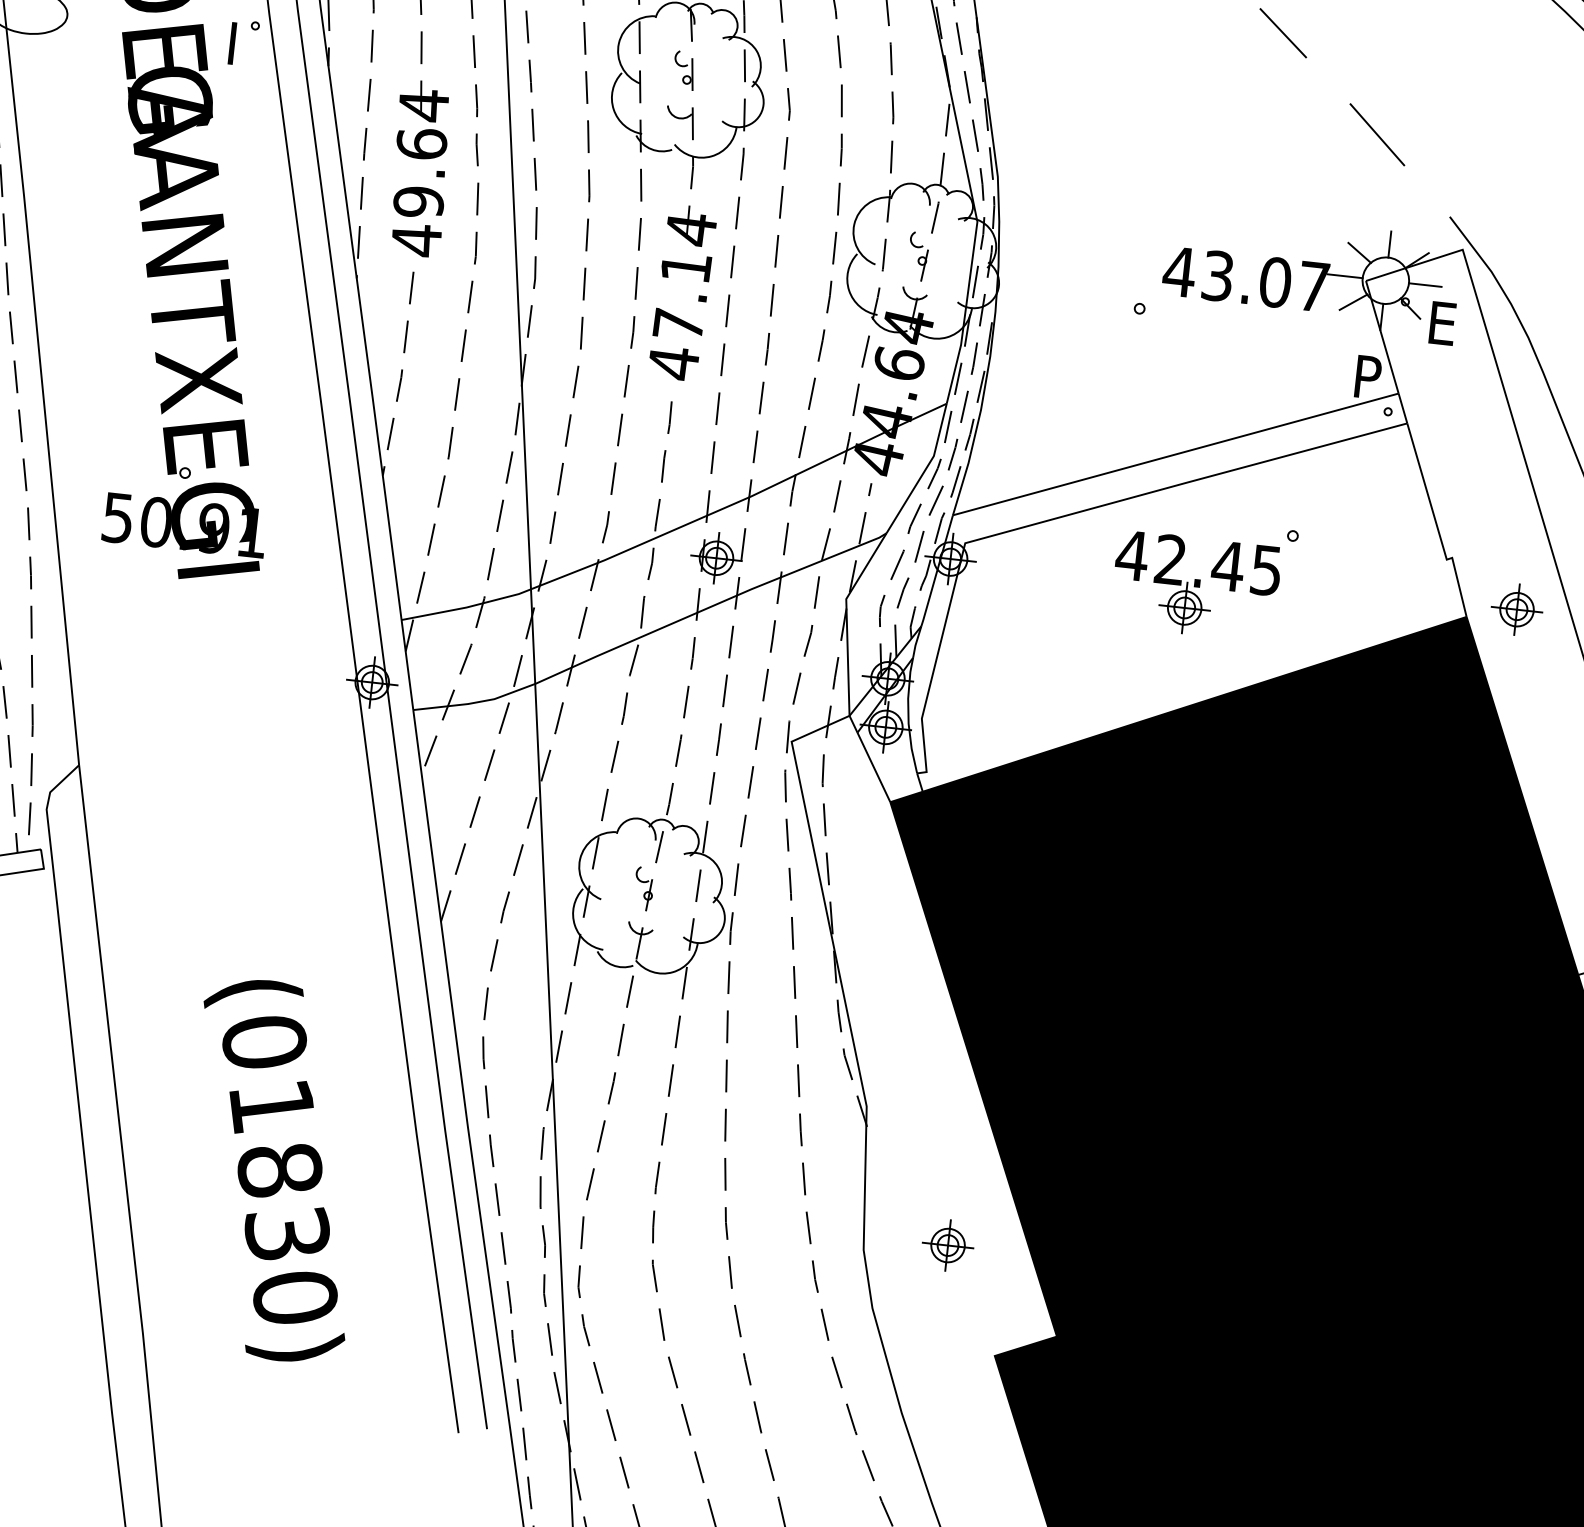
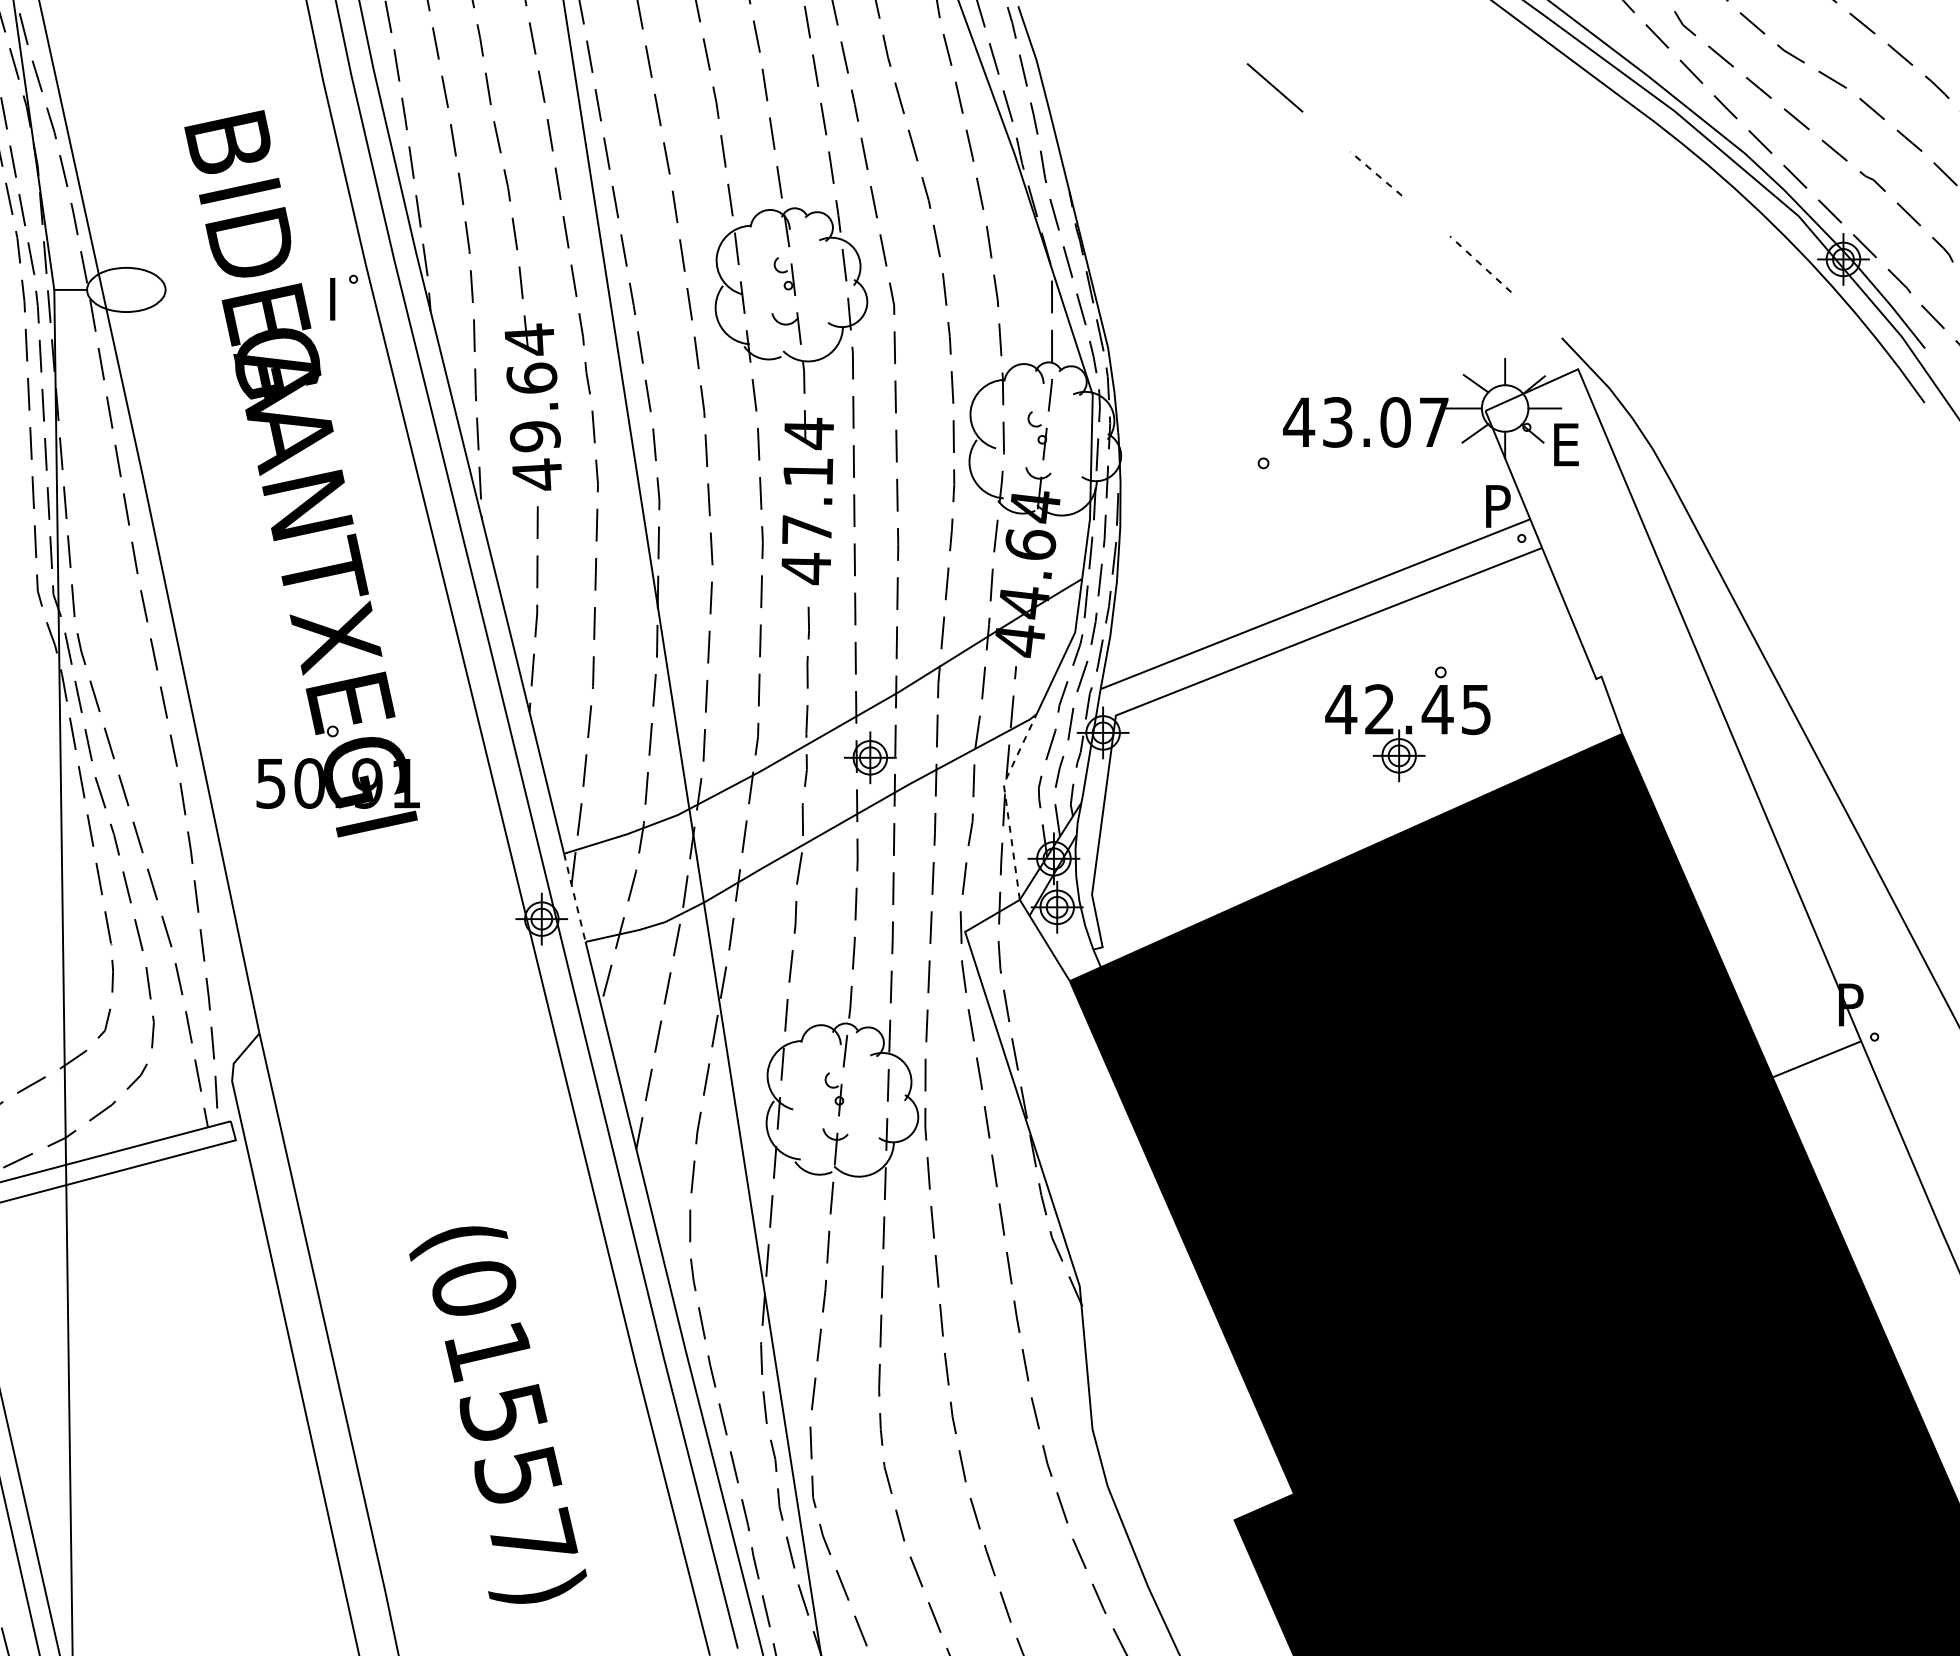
line: (1282, 32) -> (1375, 173), solid -> dashed
line: (1377, 134) -> (1480, 264), solid -> dashed
part: (1195, 586) -> (1407, 733), moved
part: (1516, 609) -> (1671, 720), removed
line: (846, 617) -> (1006, 802), solid -> dashed
line: (407, 665) -> (574, 898), solid -> dashed
text: (288, 1233) -> (518, 1475), (01830) -> (01557)
part: (947, 1245) -> (1175, 1415), removed

